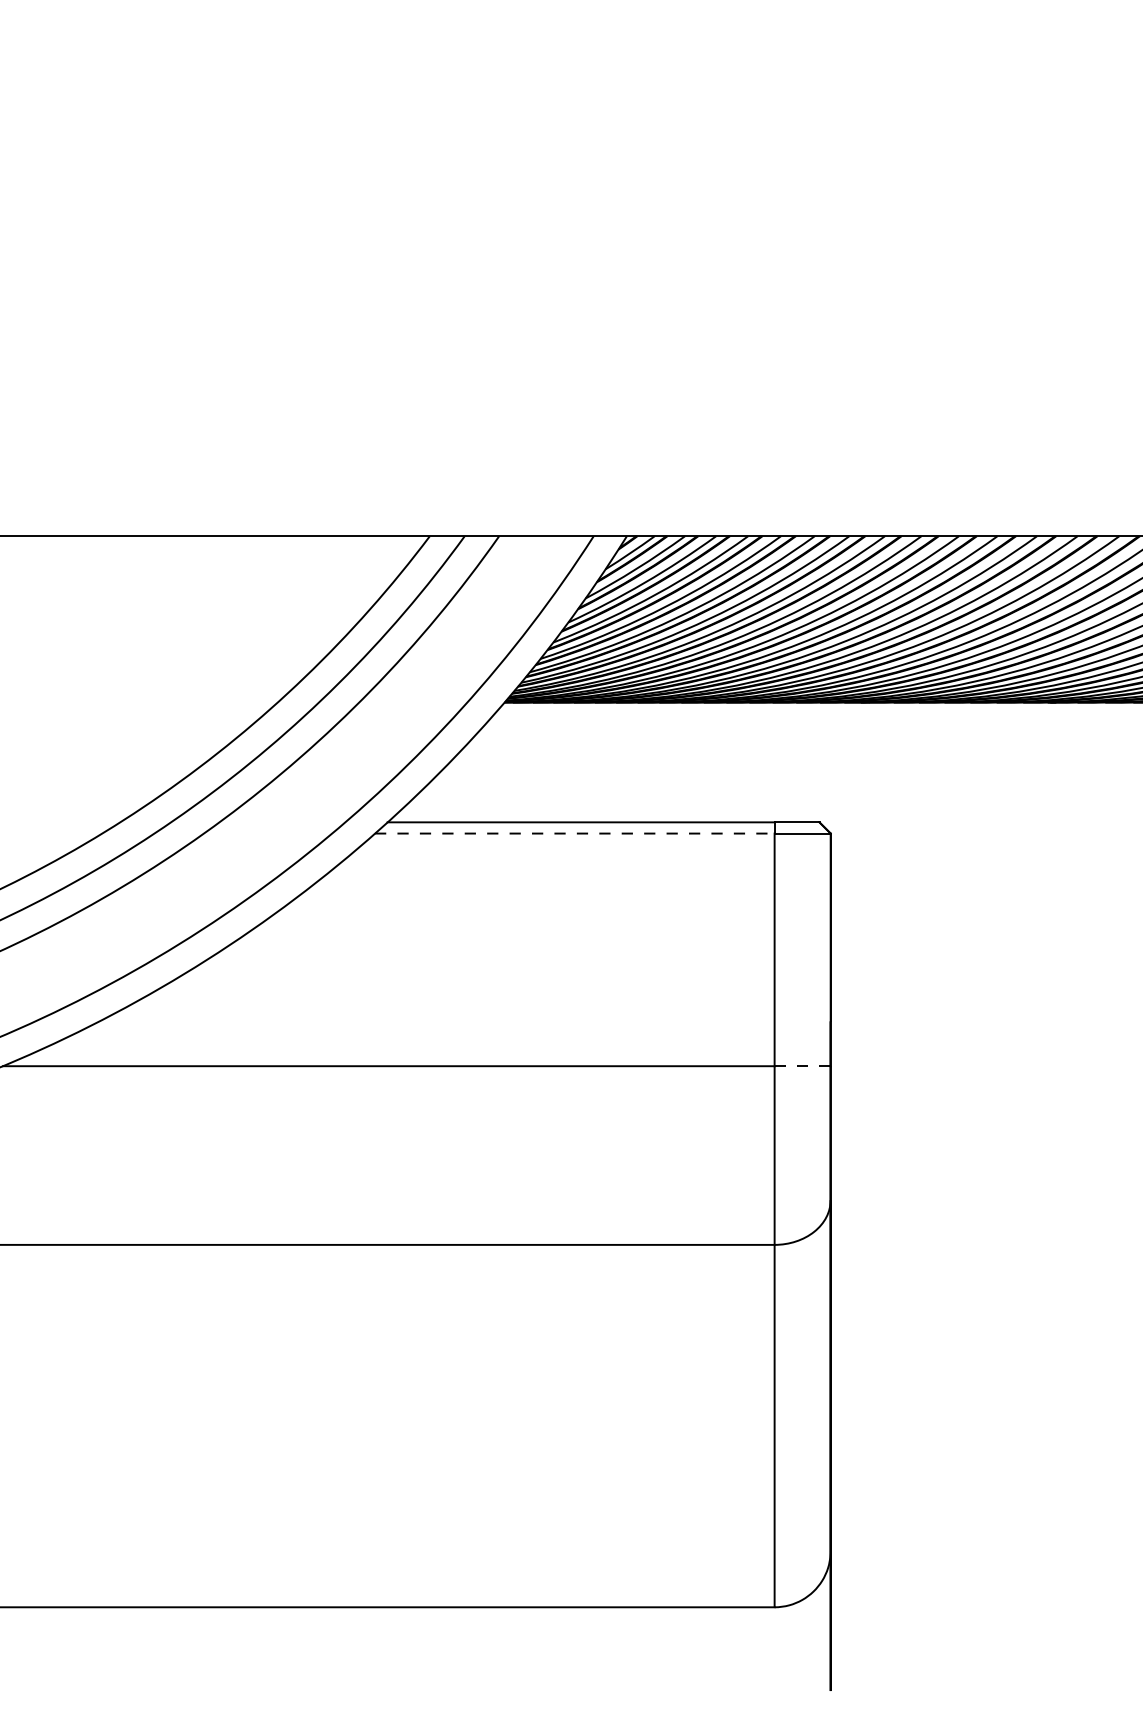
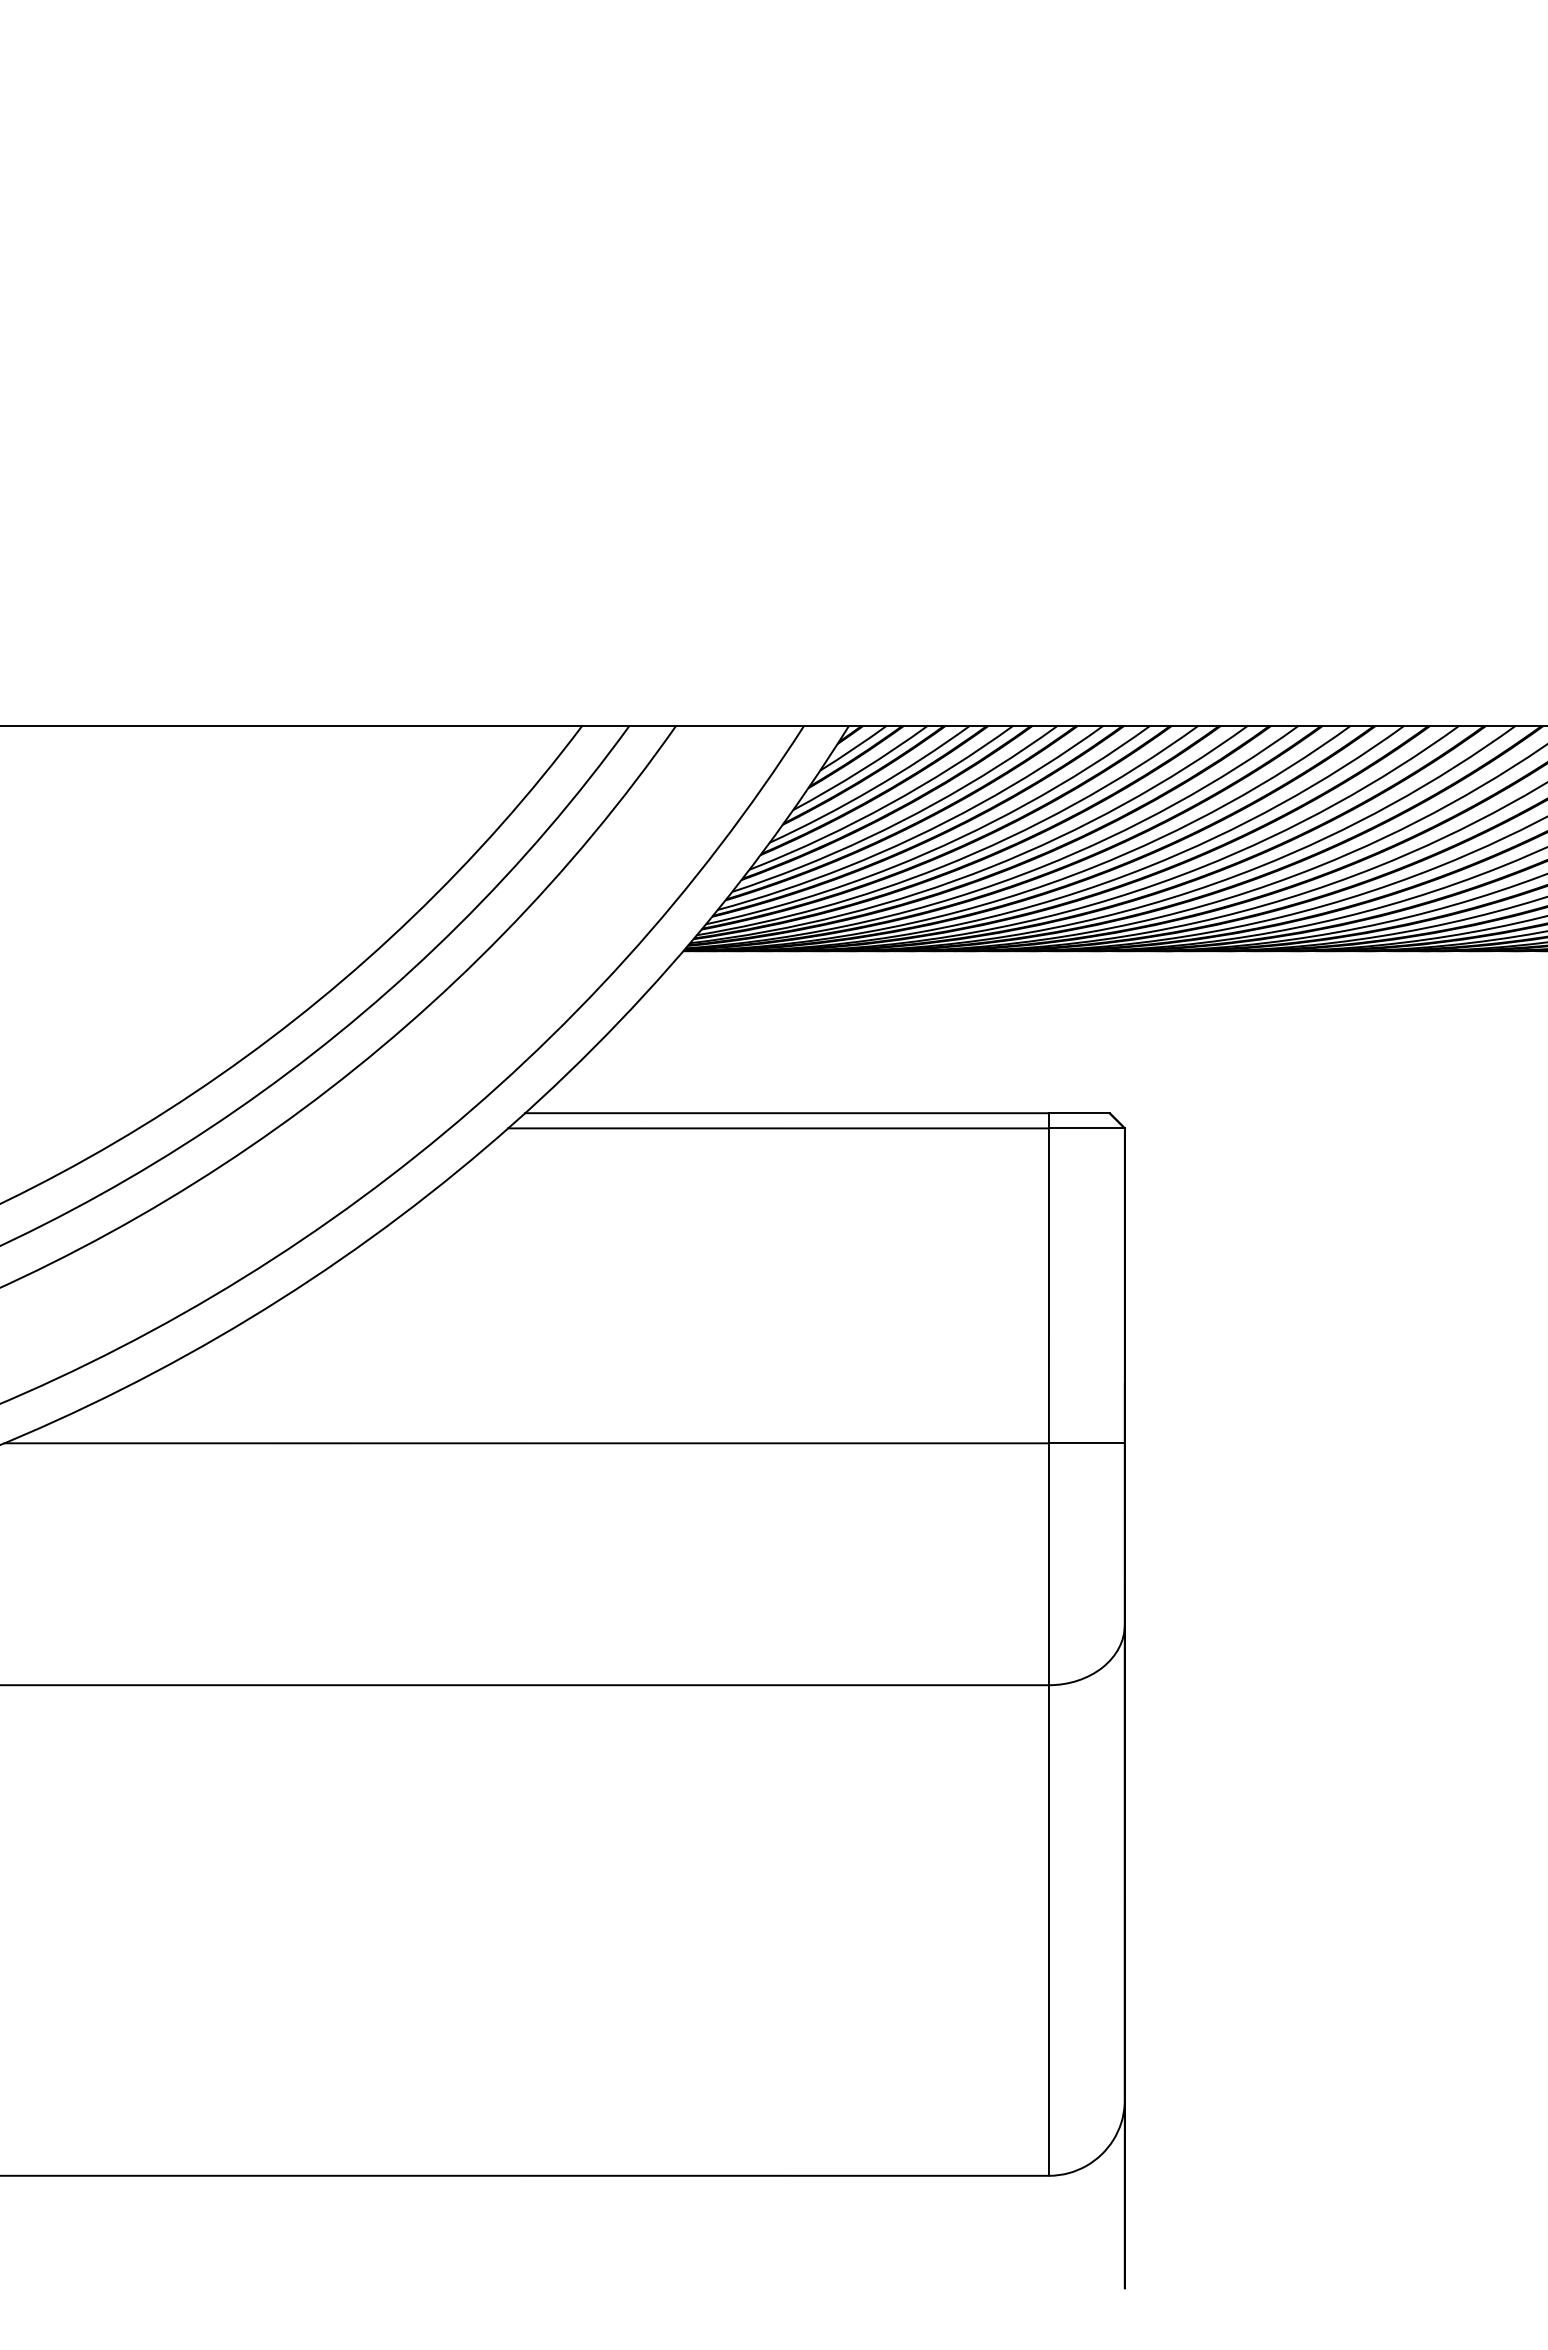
line: (575, 833) -> (779, 1128), dashed -> solid
line: (802, 1066) -> (1086, 1443), dashed -> solid

